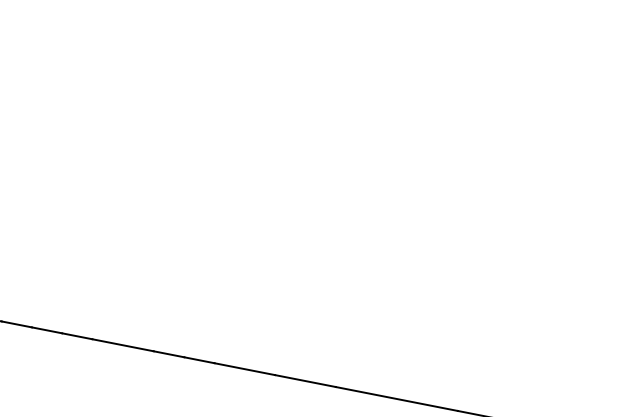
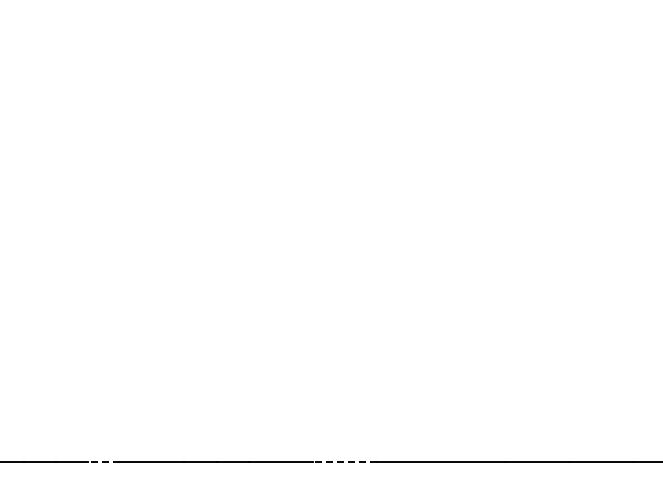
line: (77, 335) -> (103, 461), solid -> dashed
line: (305, 380) -> (344, 461), solid -> dashed

